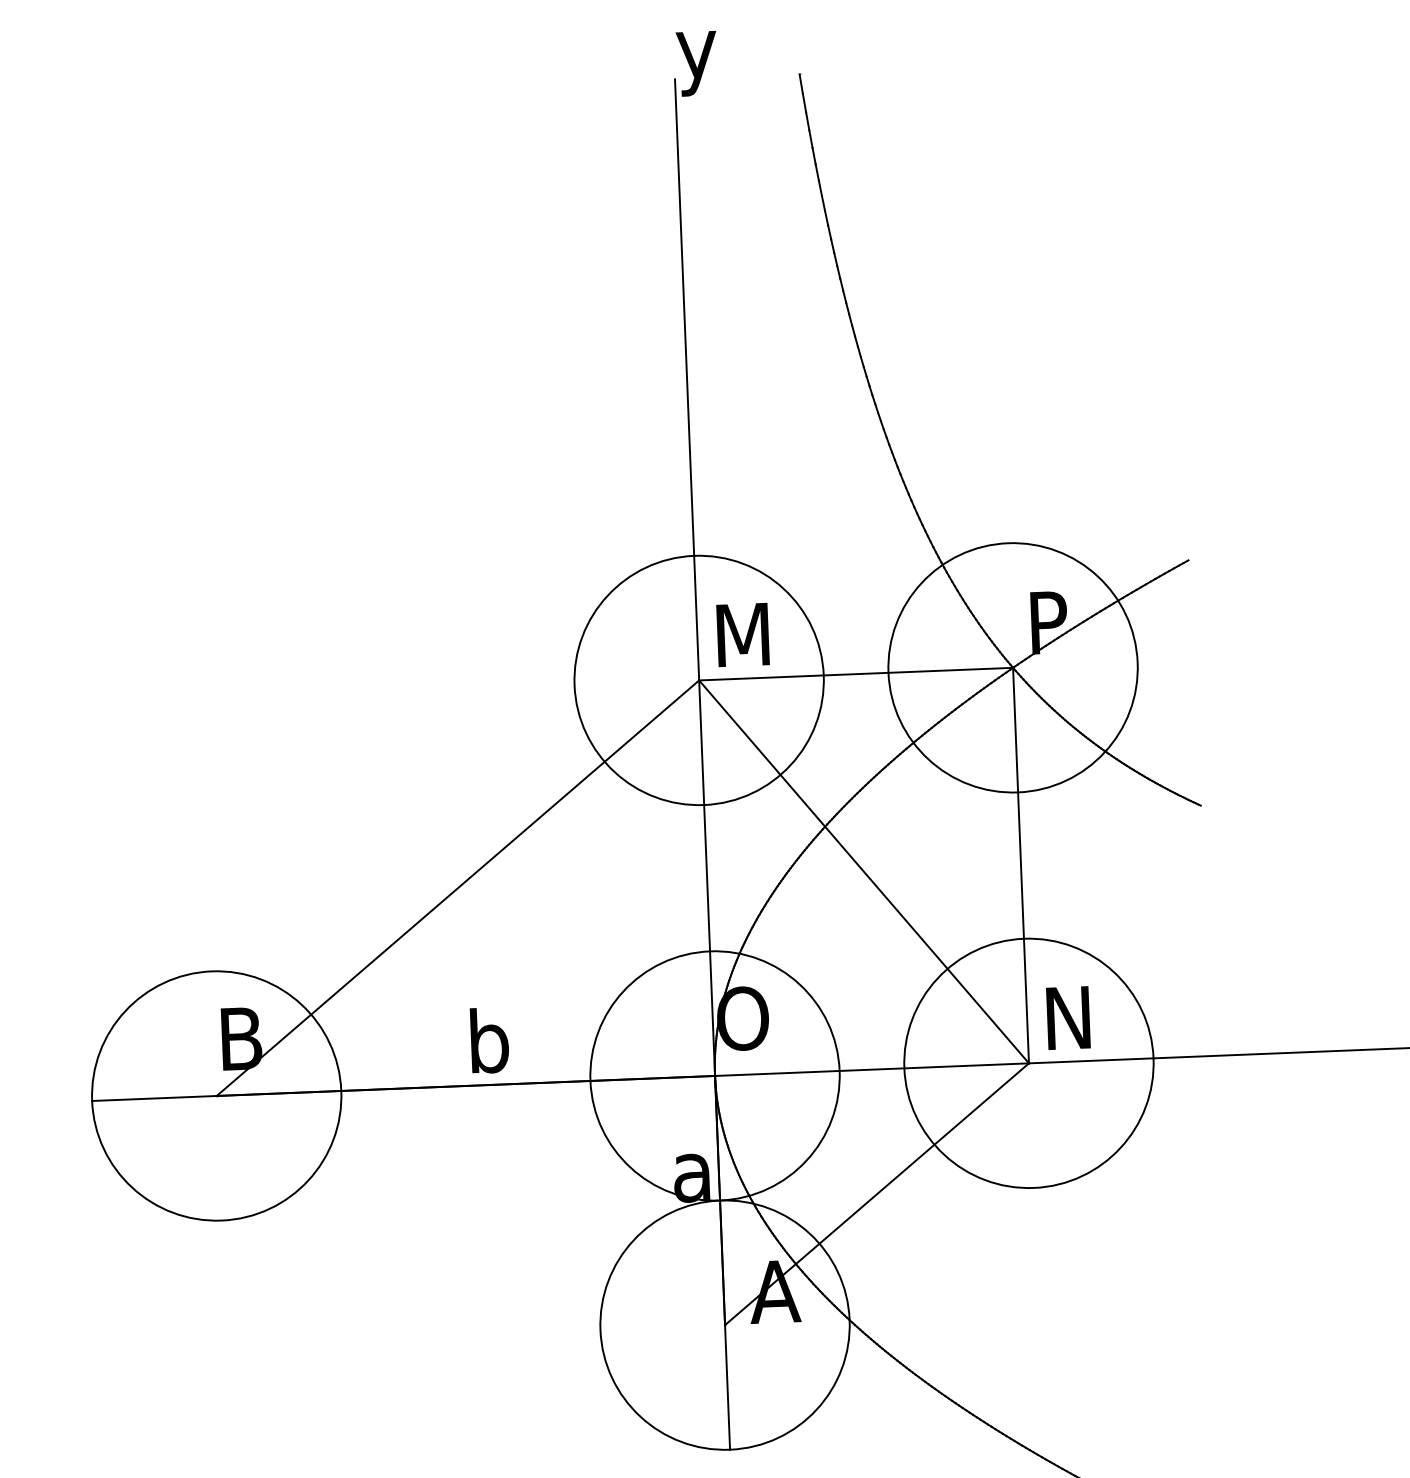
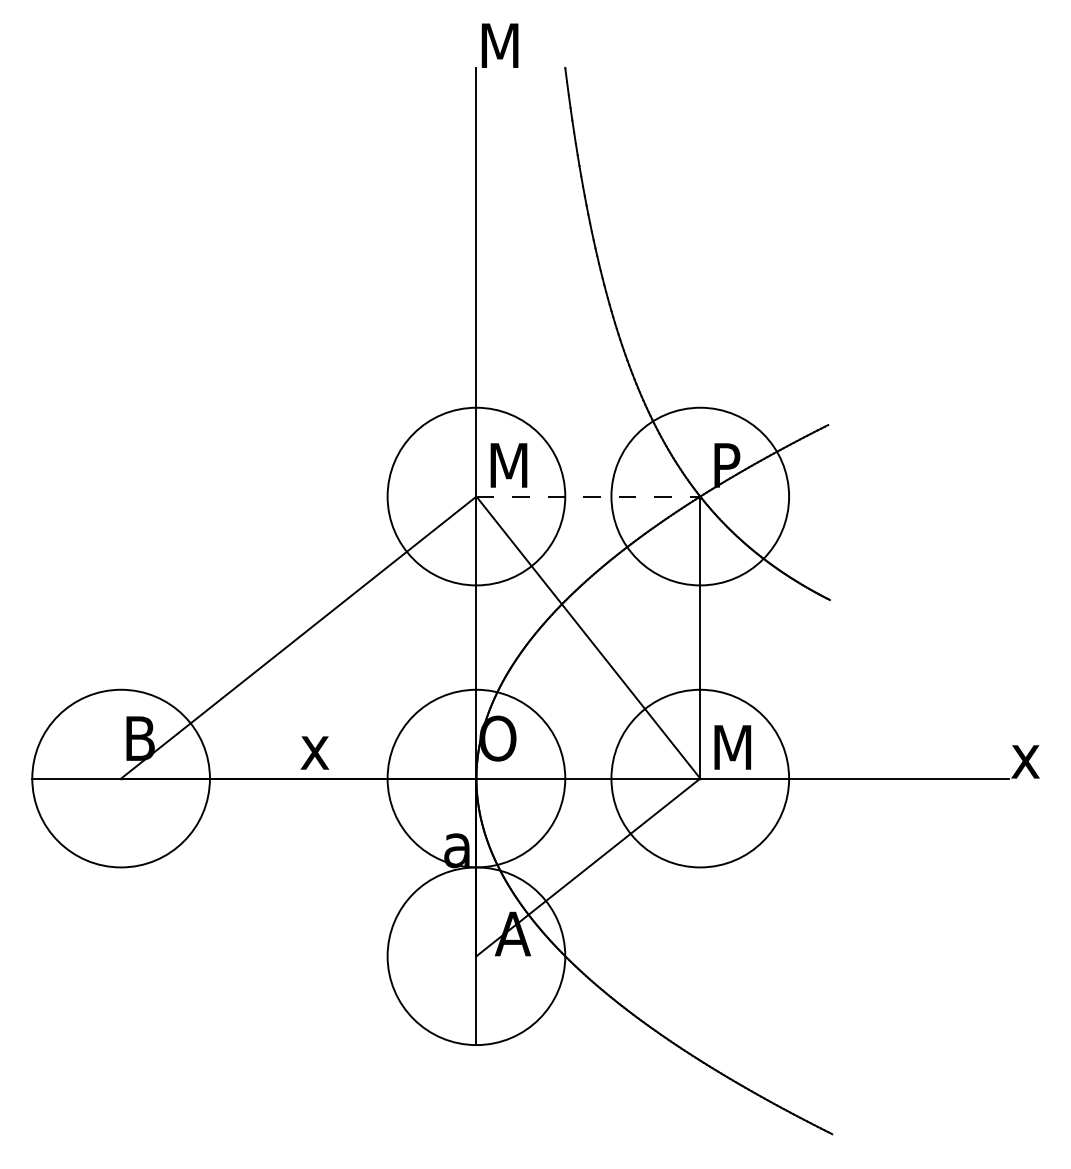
text: (705, 54) -> (498, 51), y -> M
line: (856, 674) -> (588, 496), solid -> dashed
text: (1076, 1017) -> (735, 747), N -> M
text: (487, 1040) -> (315, 746), b -> x

